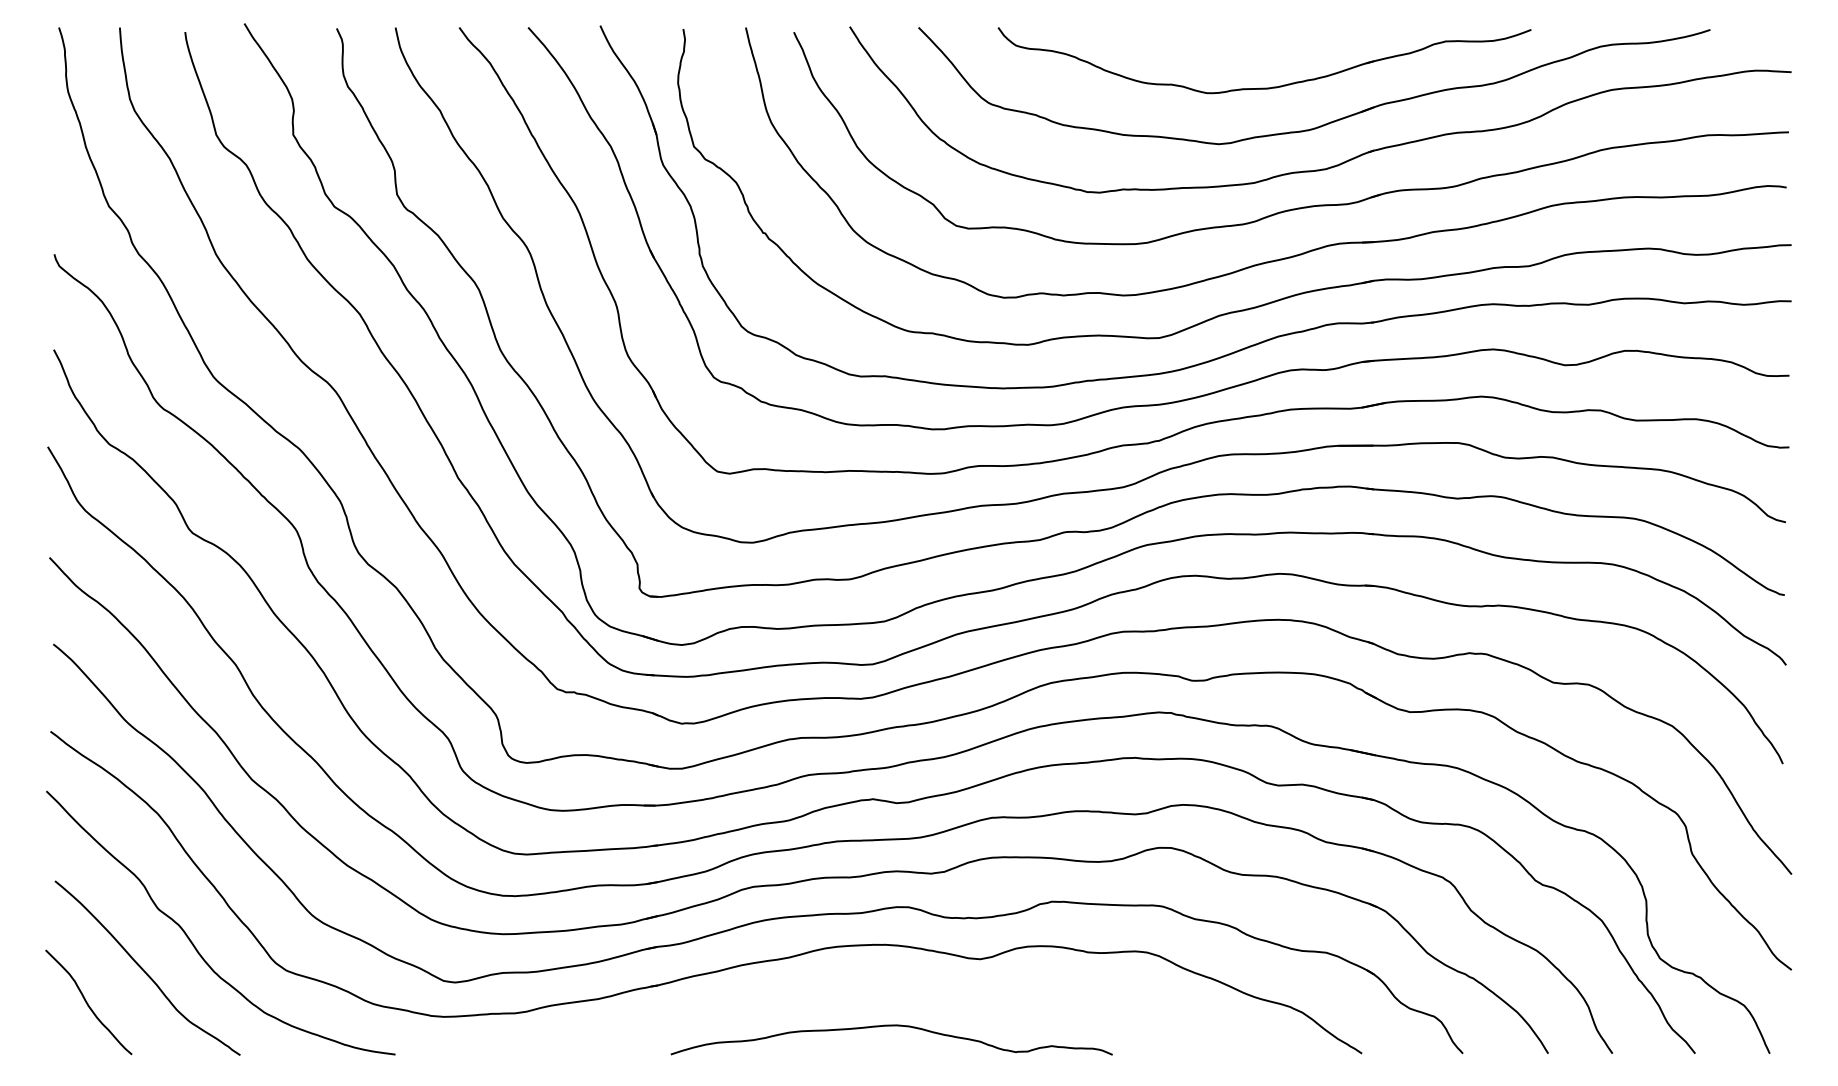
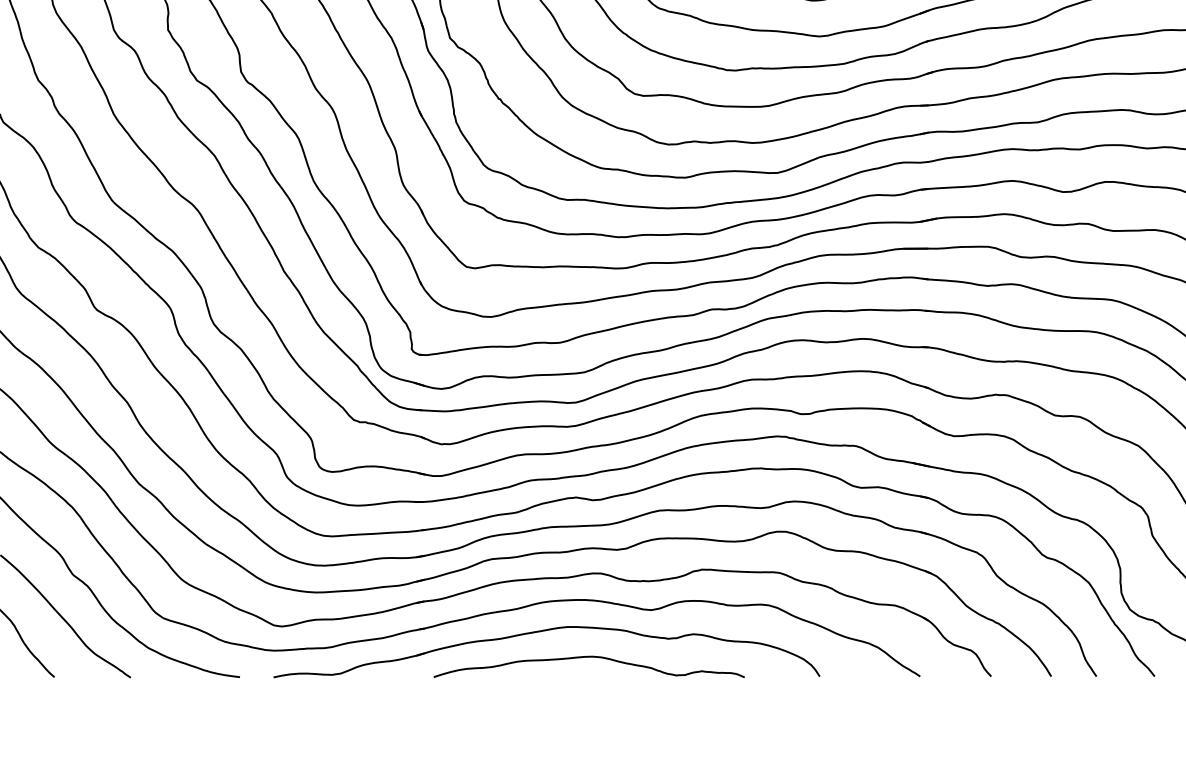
part: (827, 989) -> (544, 631), added

